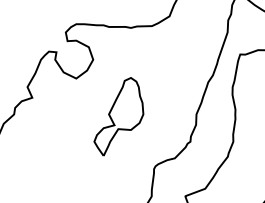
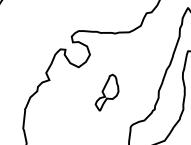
part: (117, 116) -> (106, 92), size x0.7

